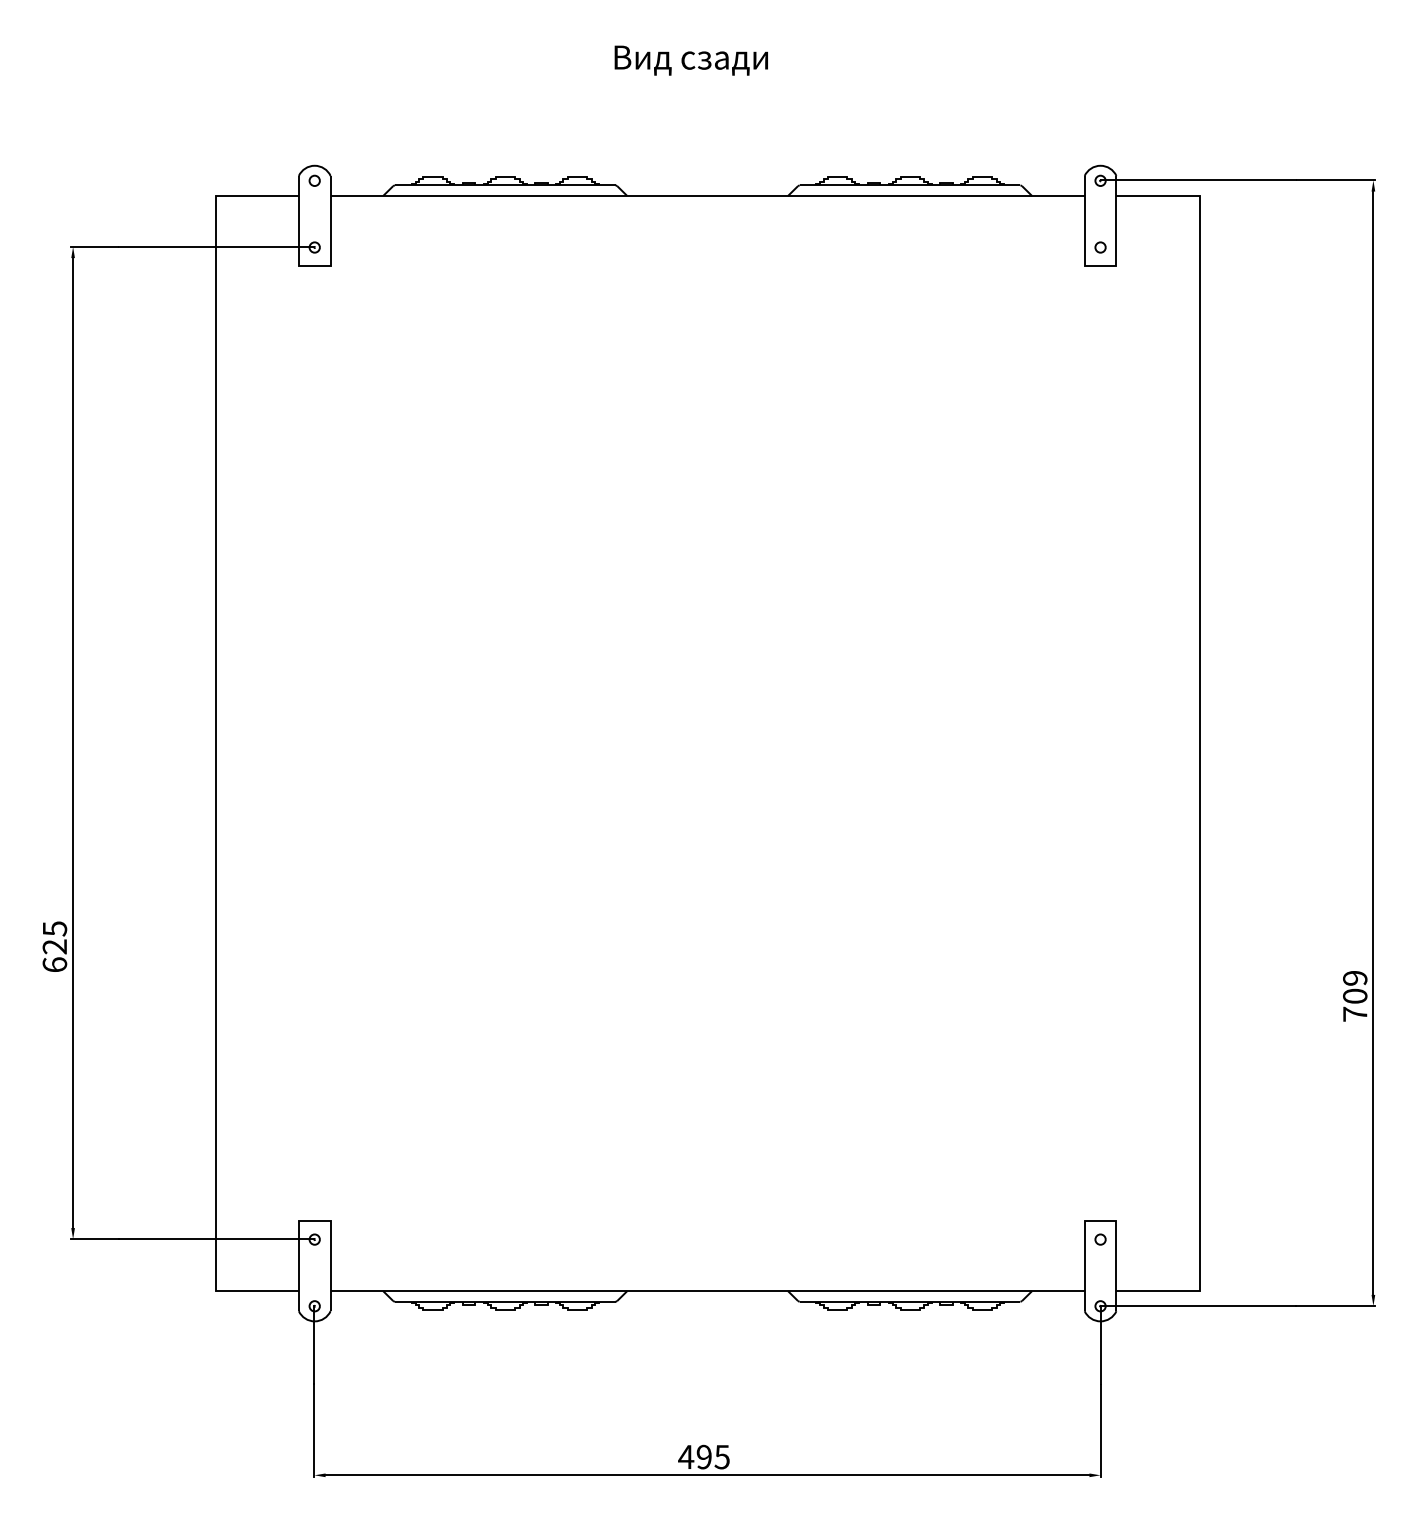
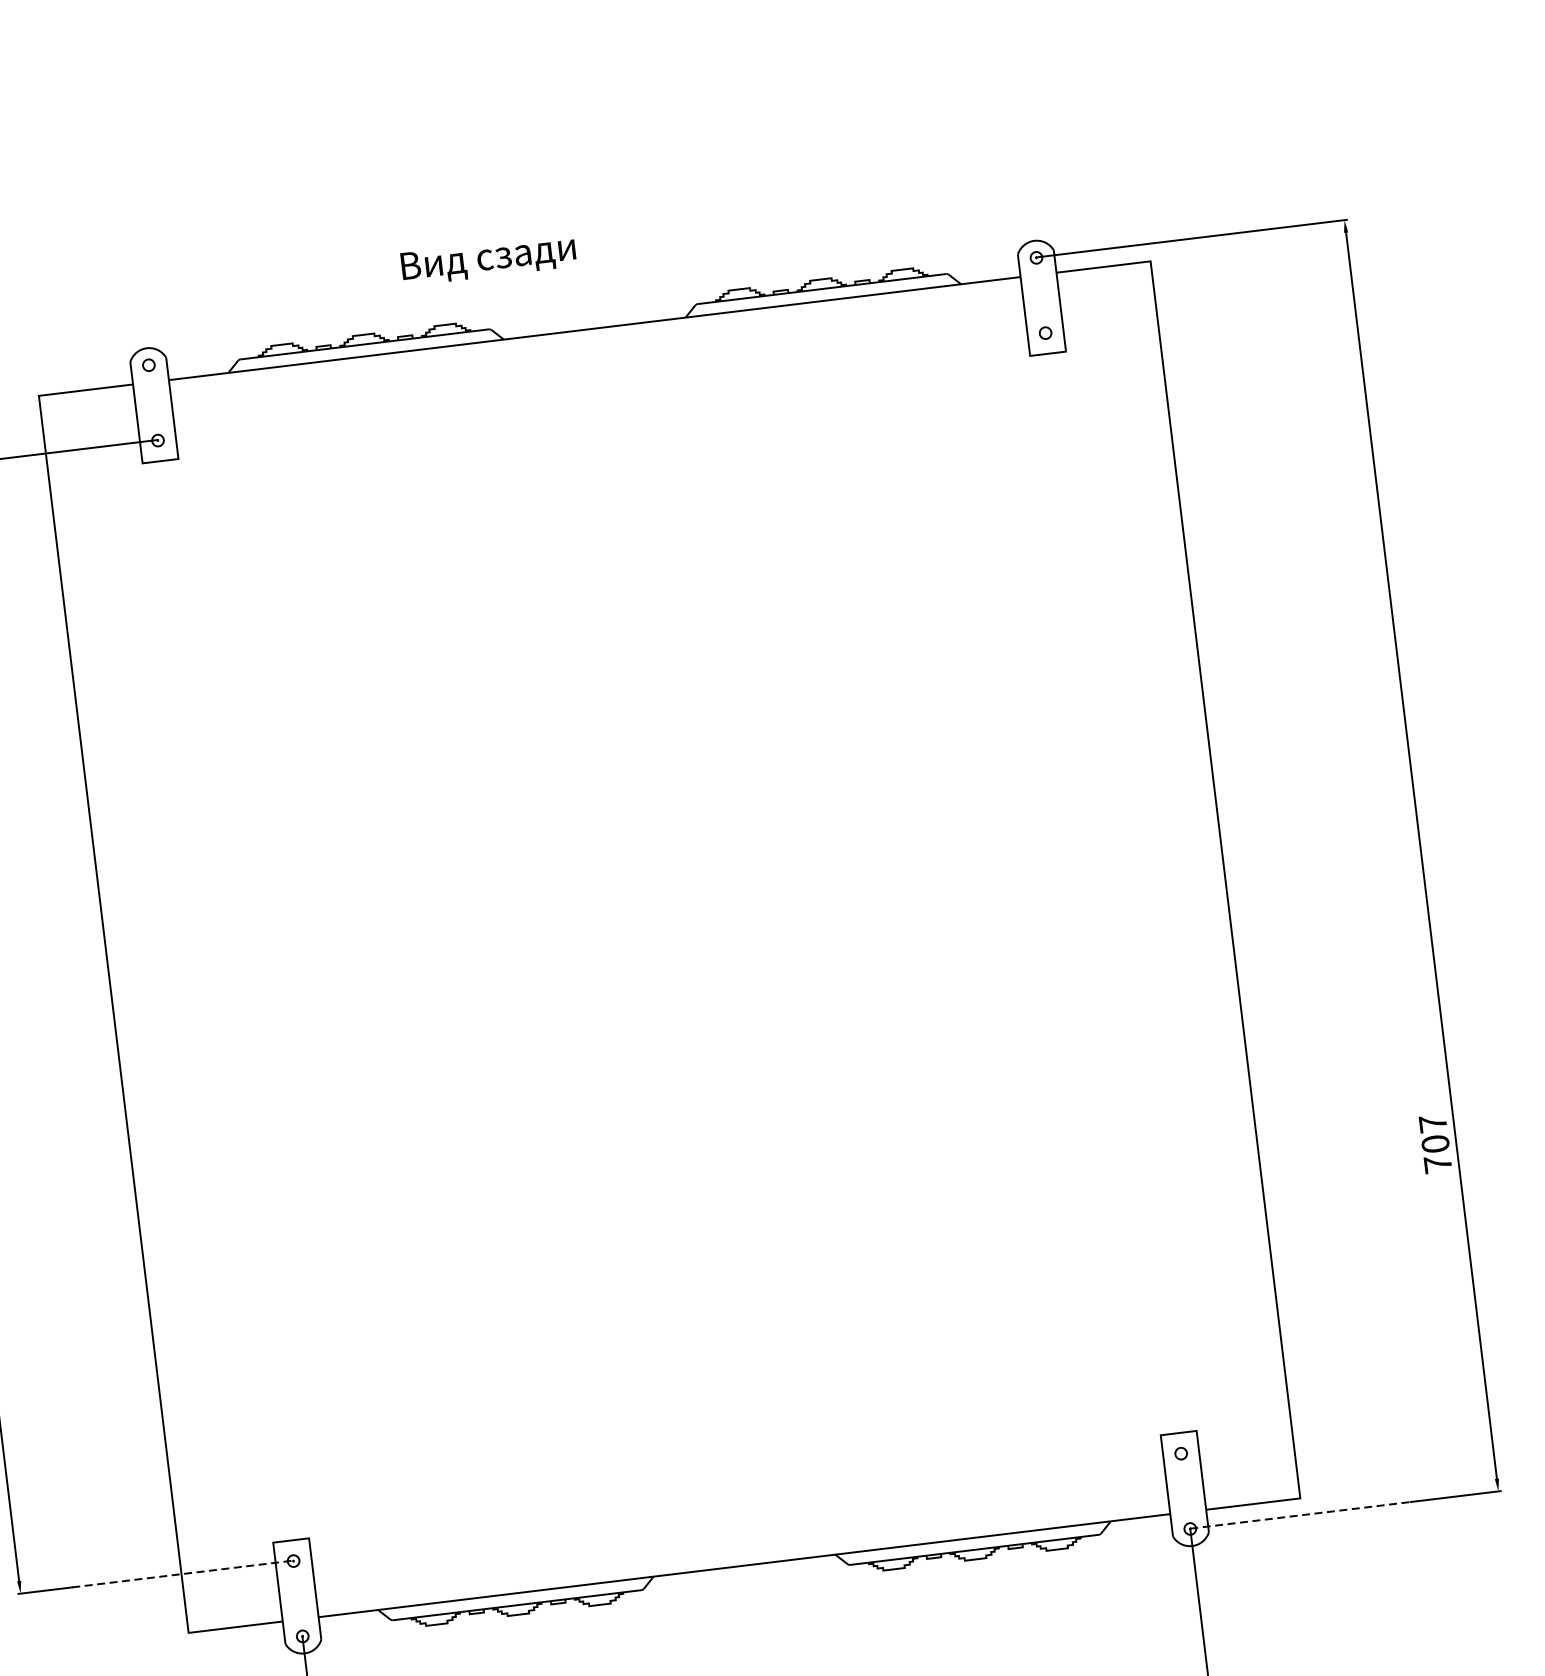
text: (690, 60) -> (487, 259), moved
text: (1355, 977) -> (1433, 1122), 709 -> 707
line: (216, 1239) -> (182, 1574), solid -> dashed
line: (1198, 1306) -> (1300, 1515), solid -> dashed

